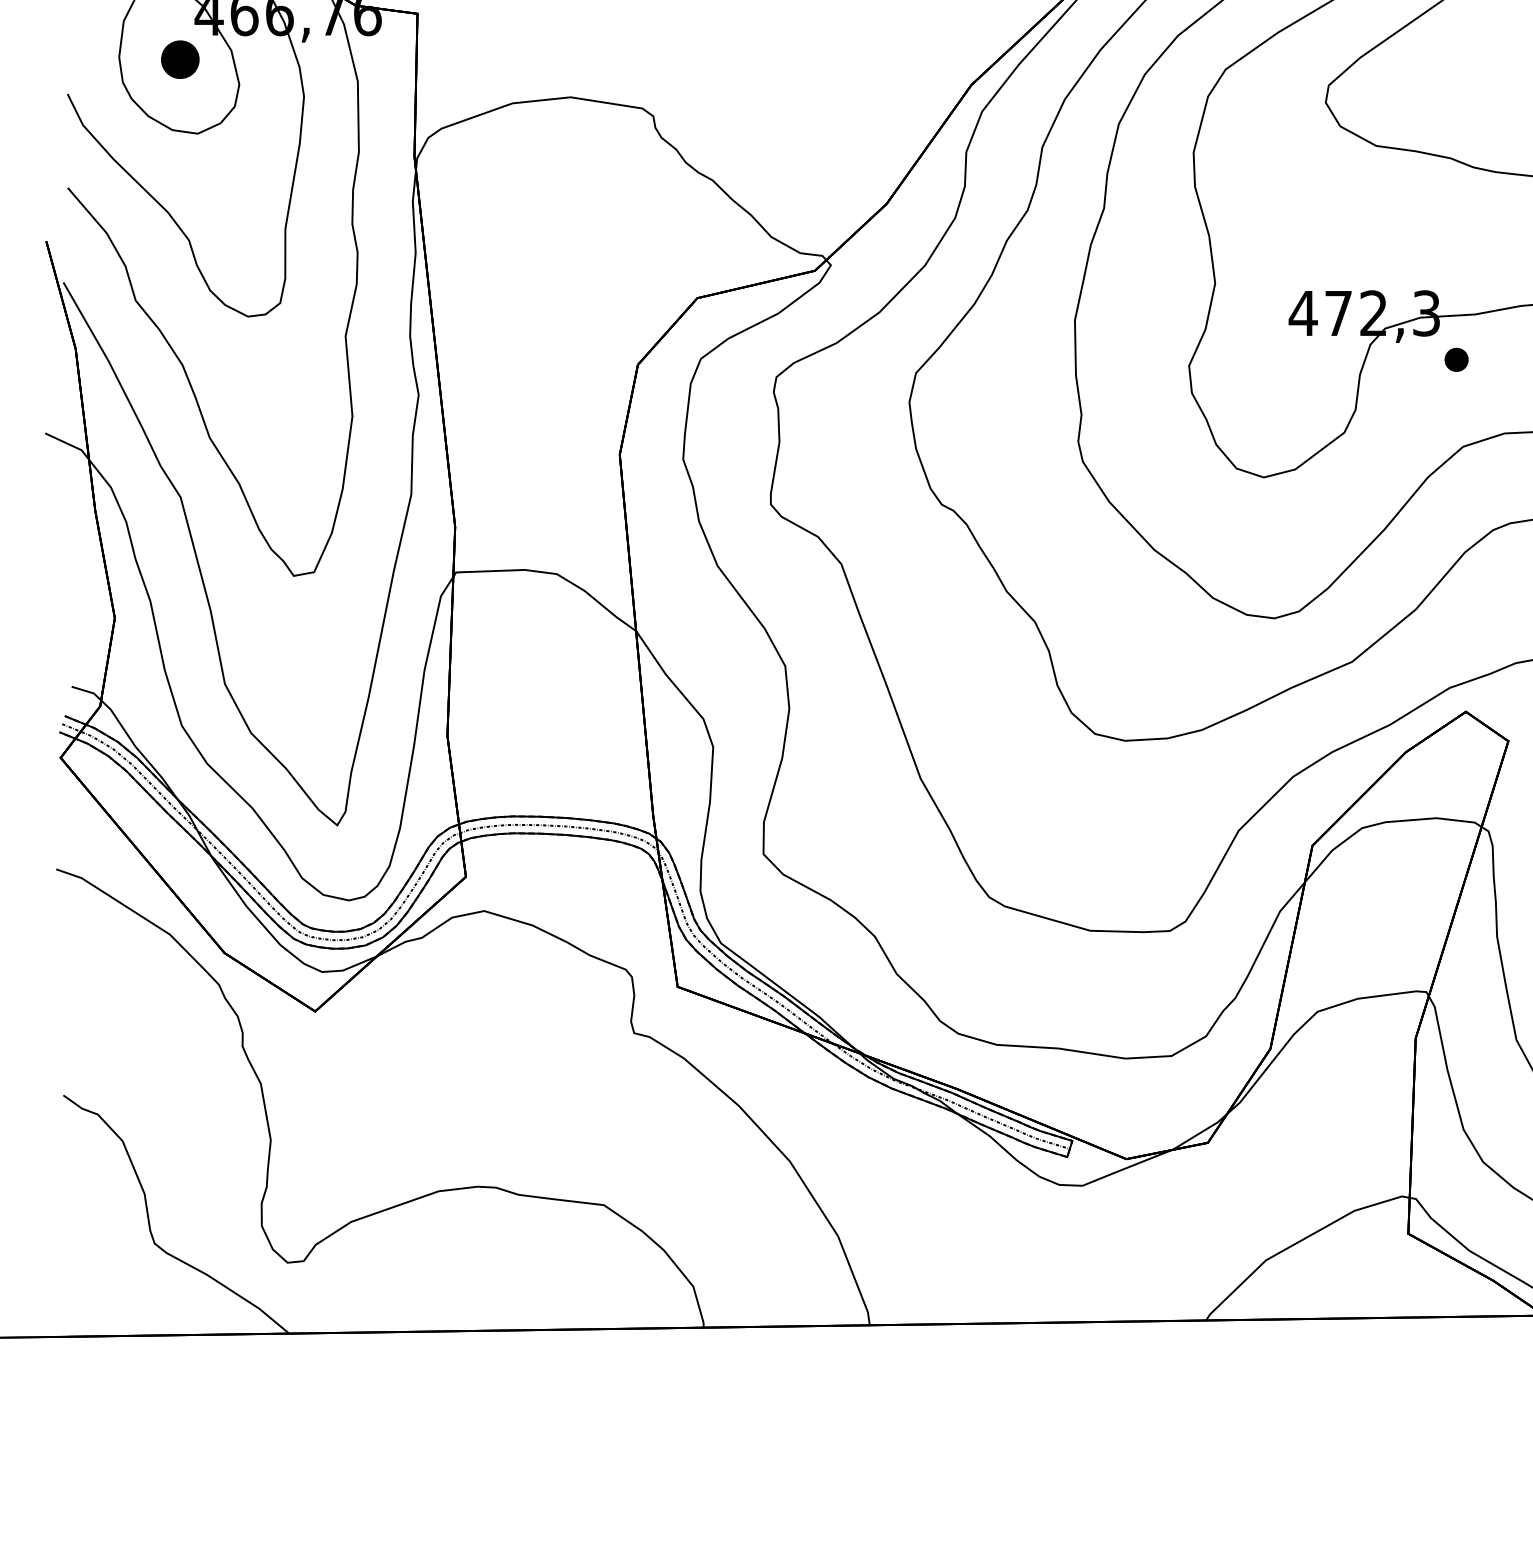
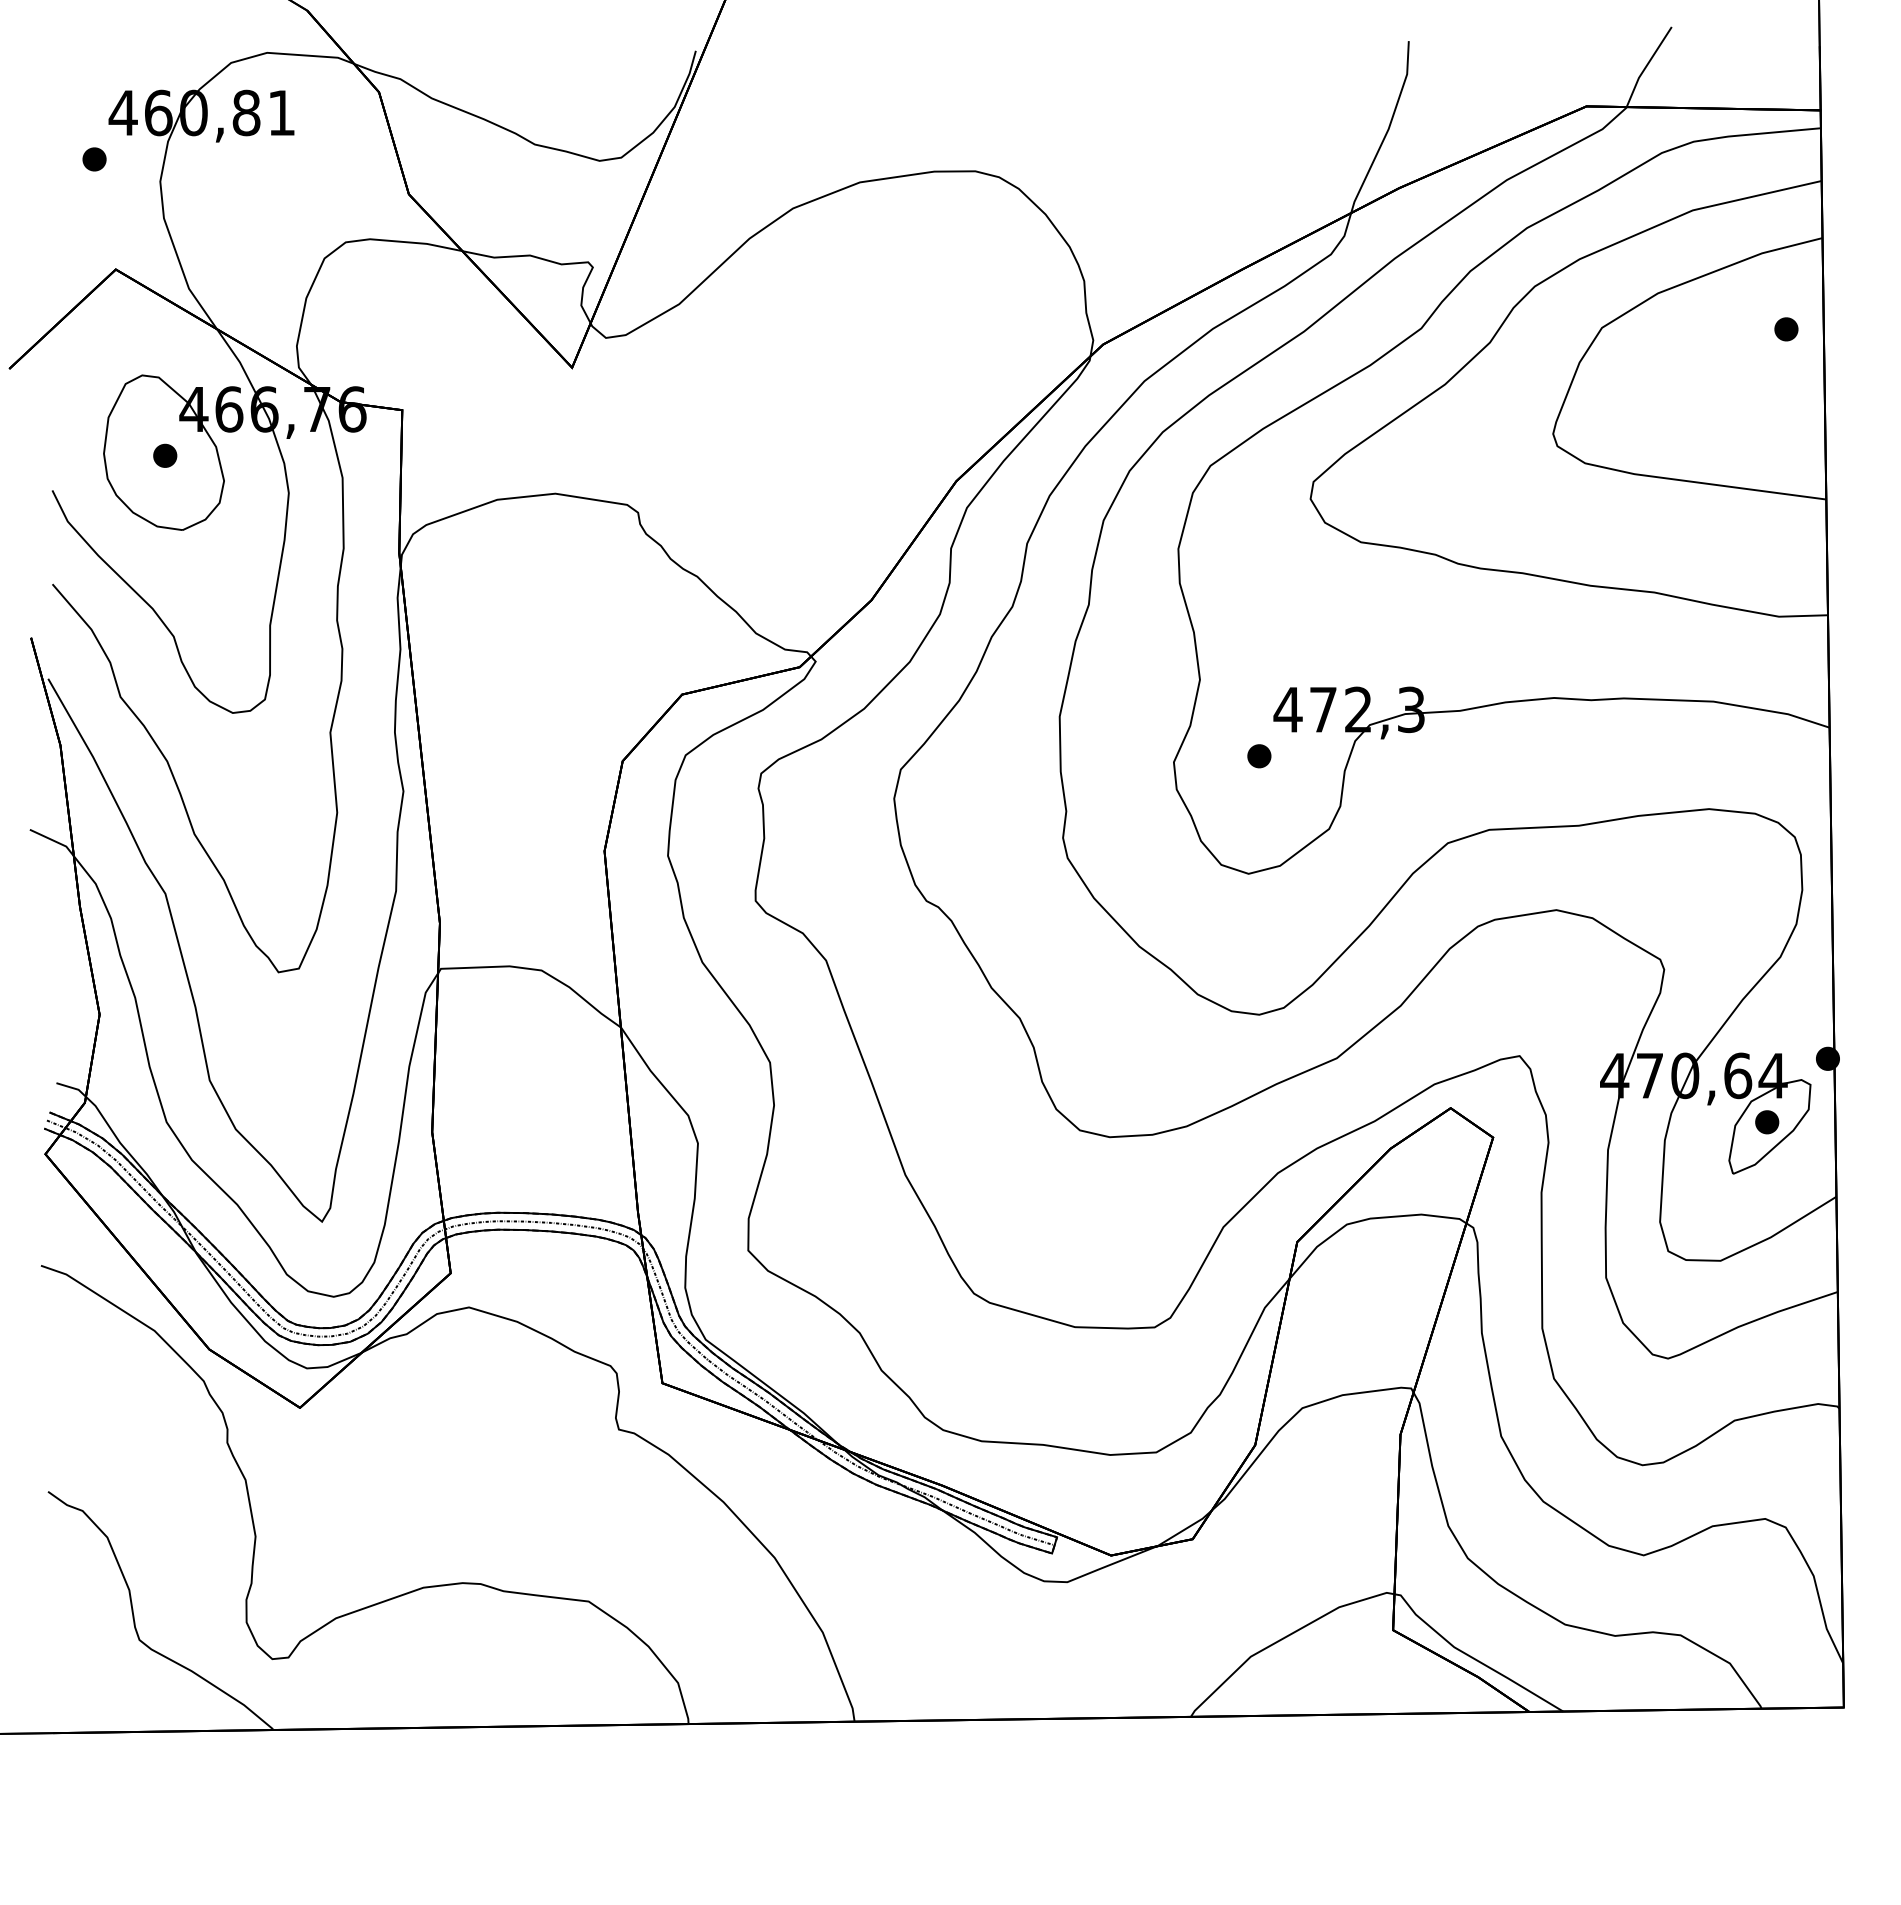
part: (180, 59) -> (165, 455), size x0.62
part: (1456, 360) -> (1259, 756), moved

